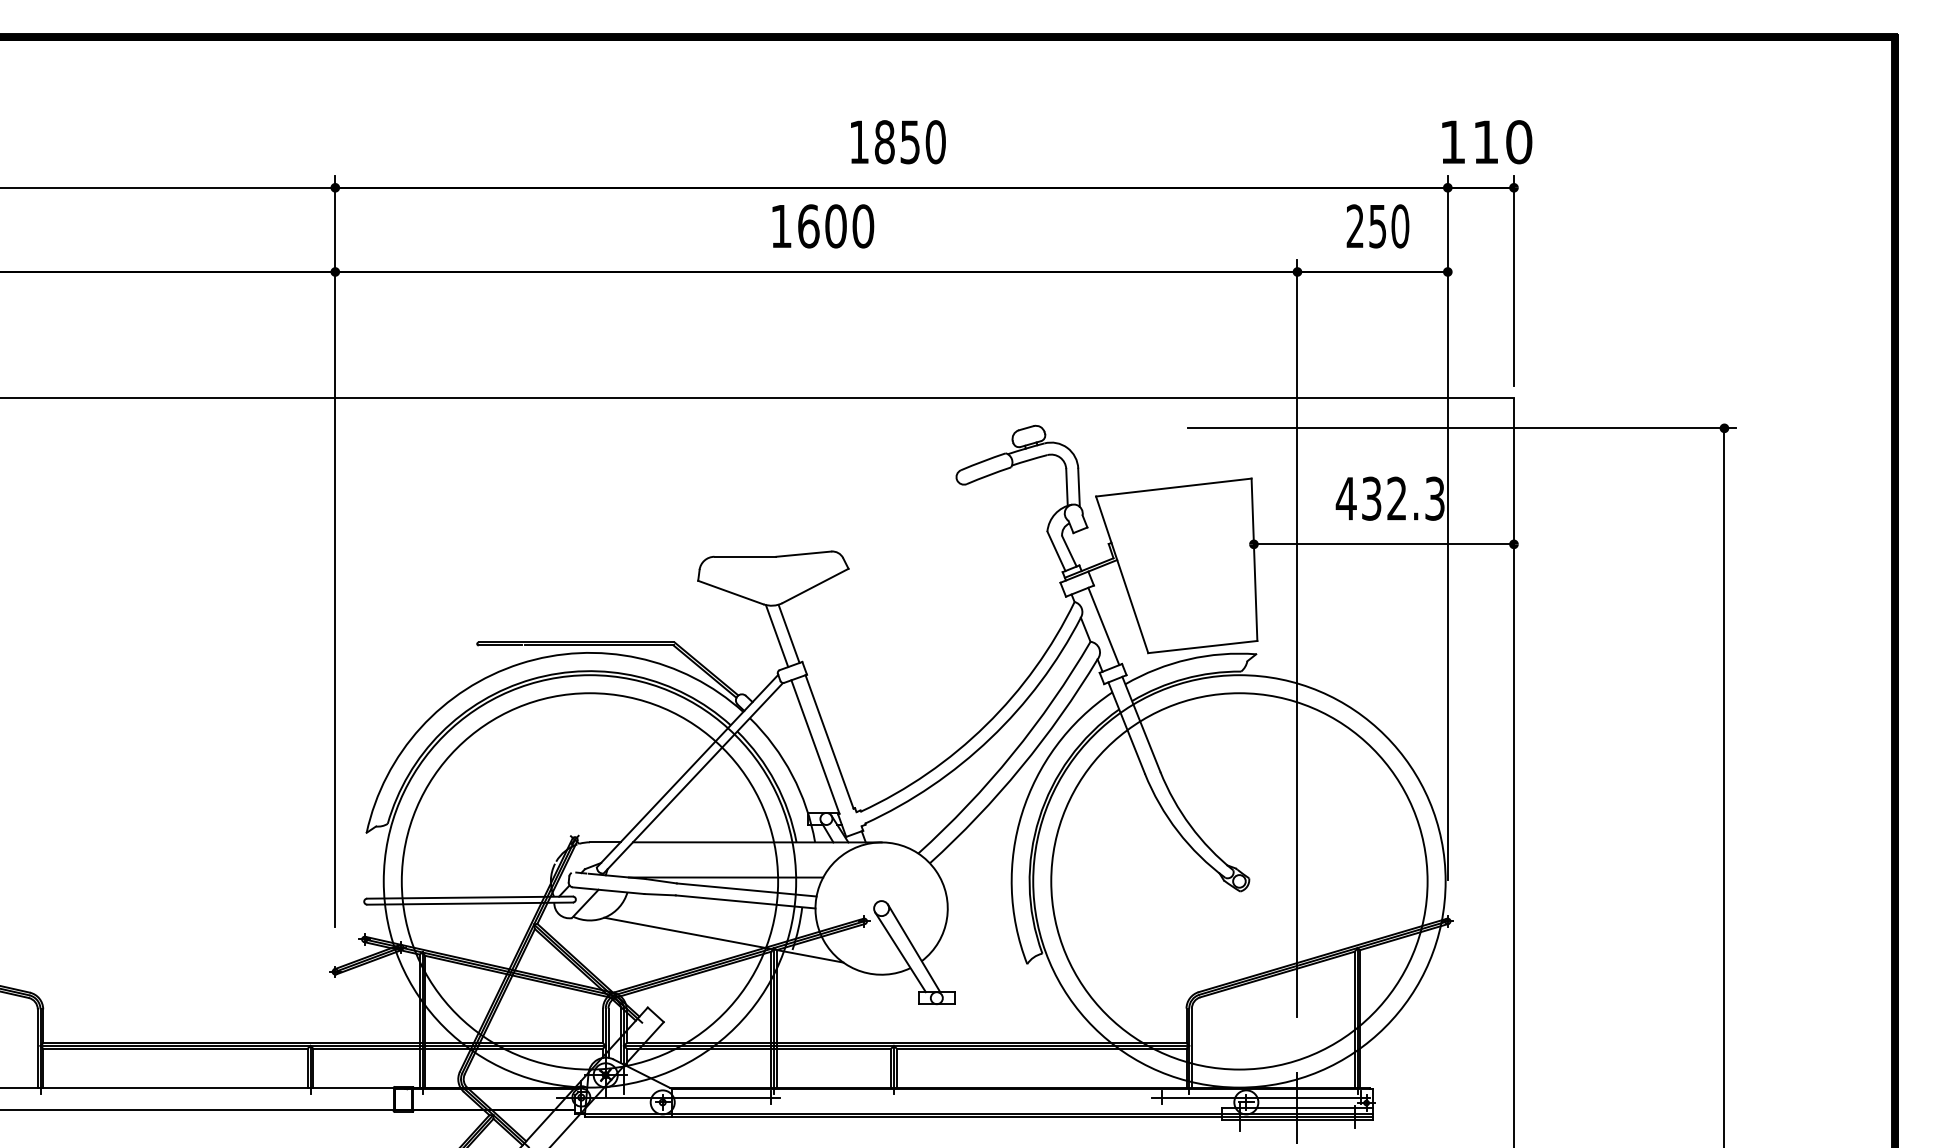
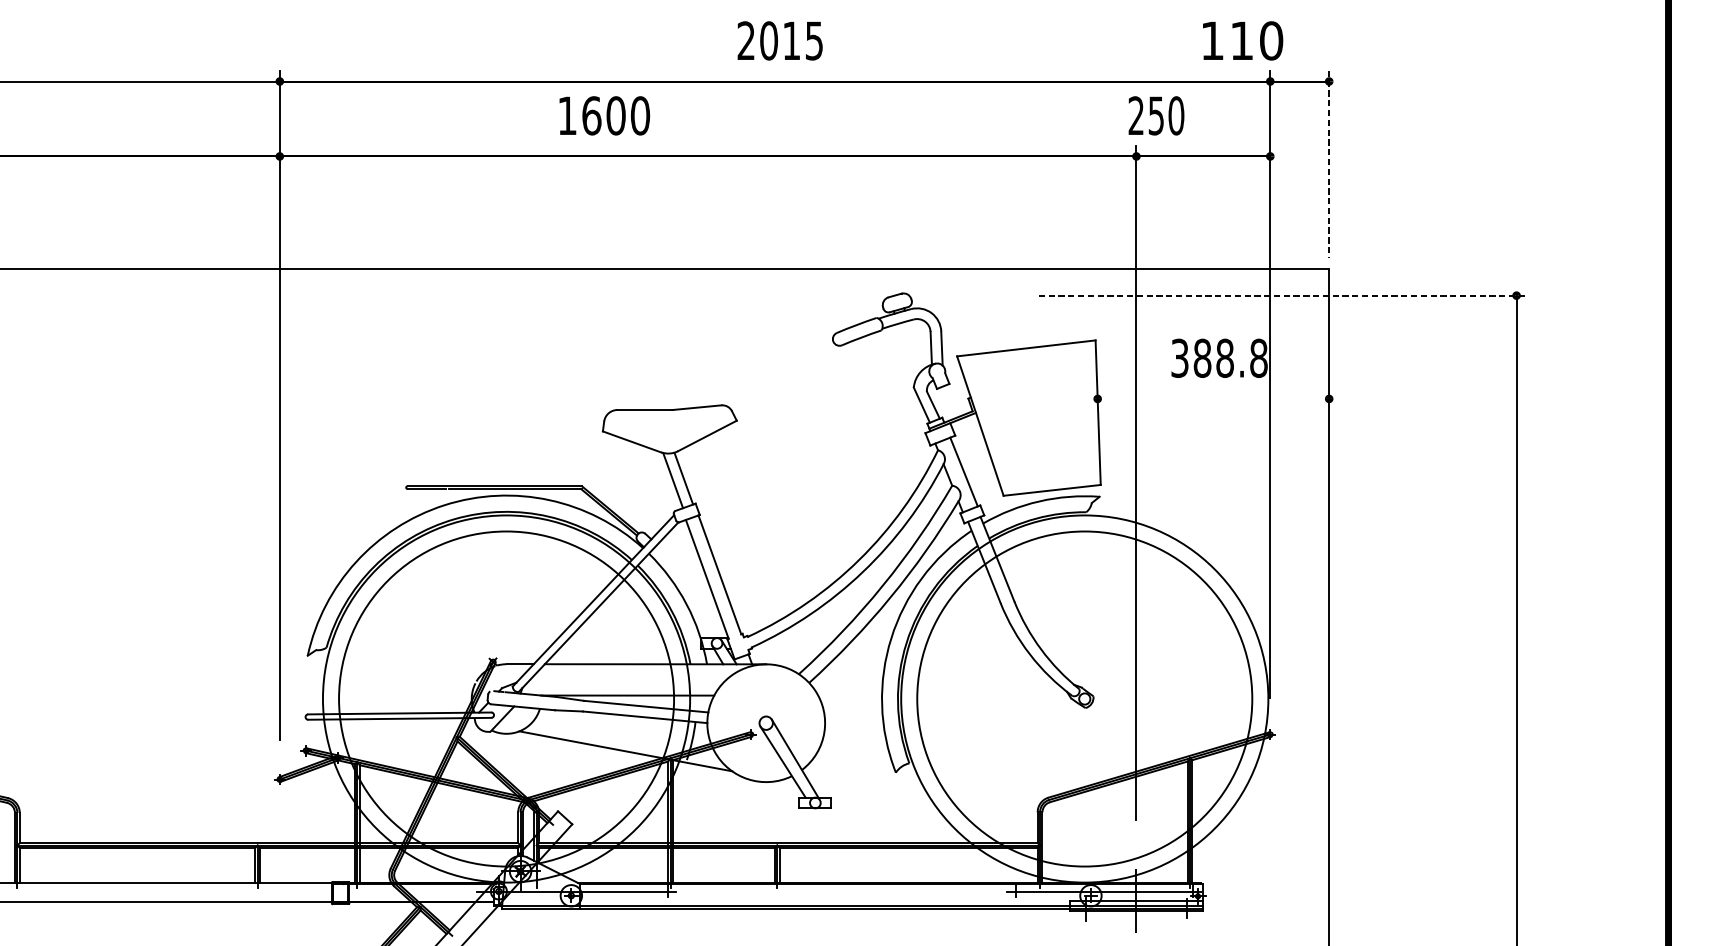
text: (897, 142) -> (780, 41), 1850 -> 2015
text: (1487, 142) -> (1243, 41), moved
text: (823, 226) -> (604, 115), moved
text: (1377, 226) -> (1156, 115), moved
line: (1513, 281) -> (1328, 164), solid -> dashed
line: (1462, 428) -> (1283, 295), solid -> dashed
text: (1389, 498) -> (1218, 358), 432.3 -> 388.8
line: (1383, 544) -> (1213, 399), removed

